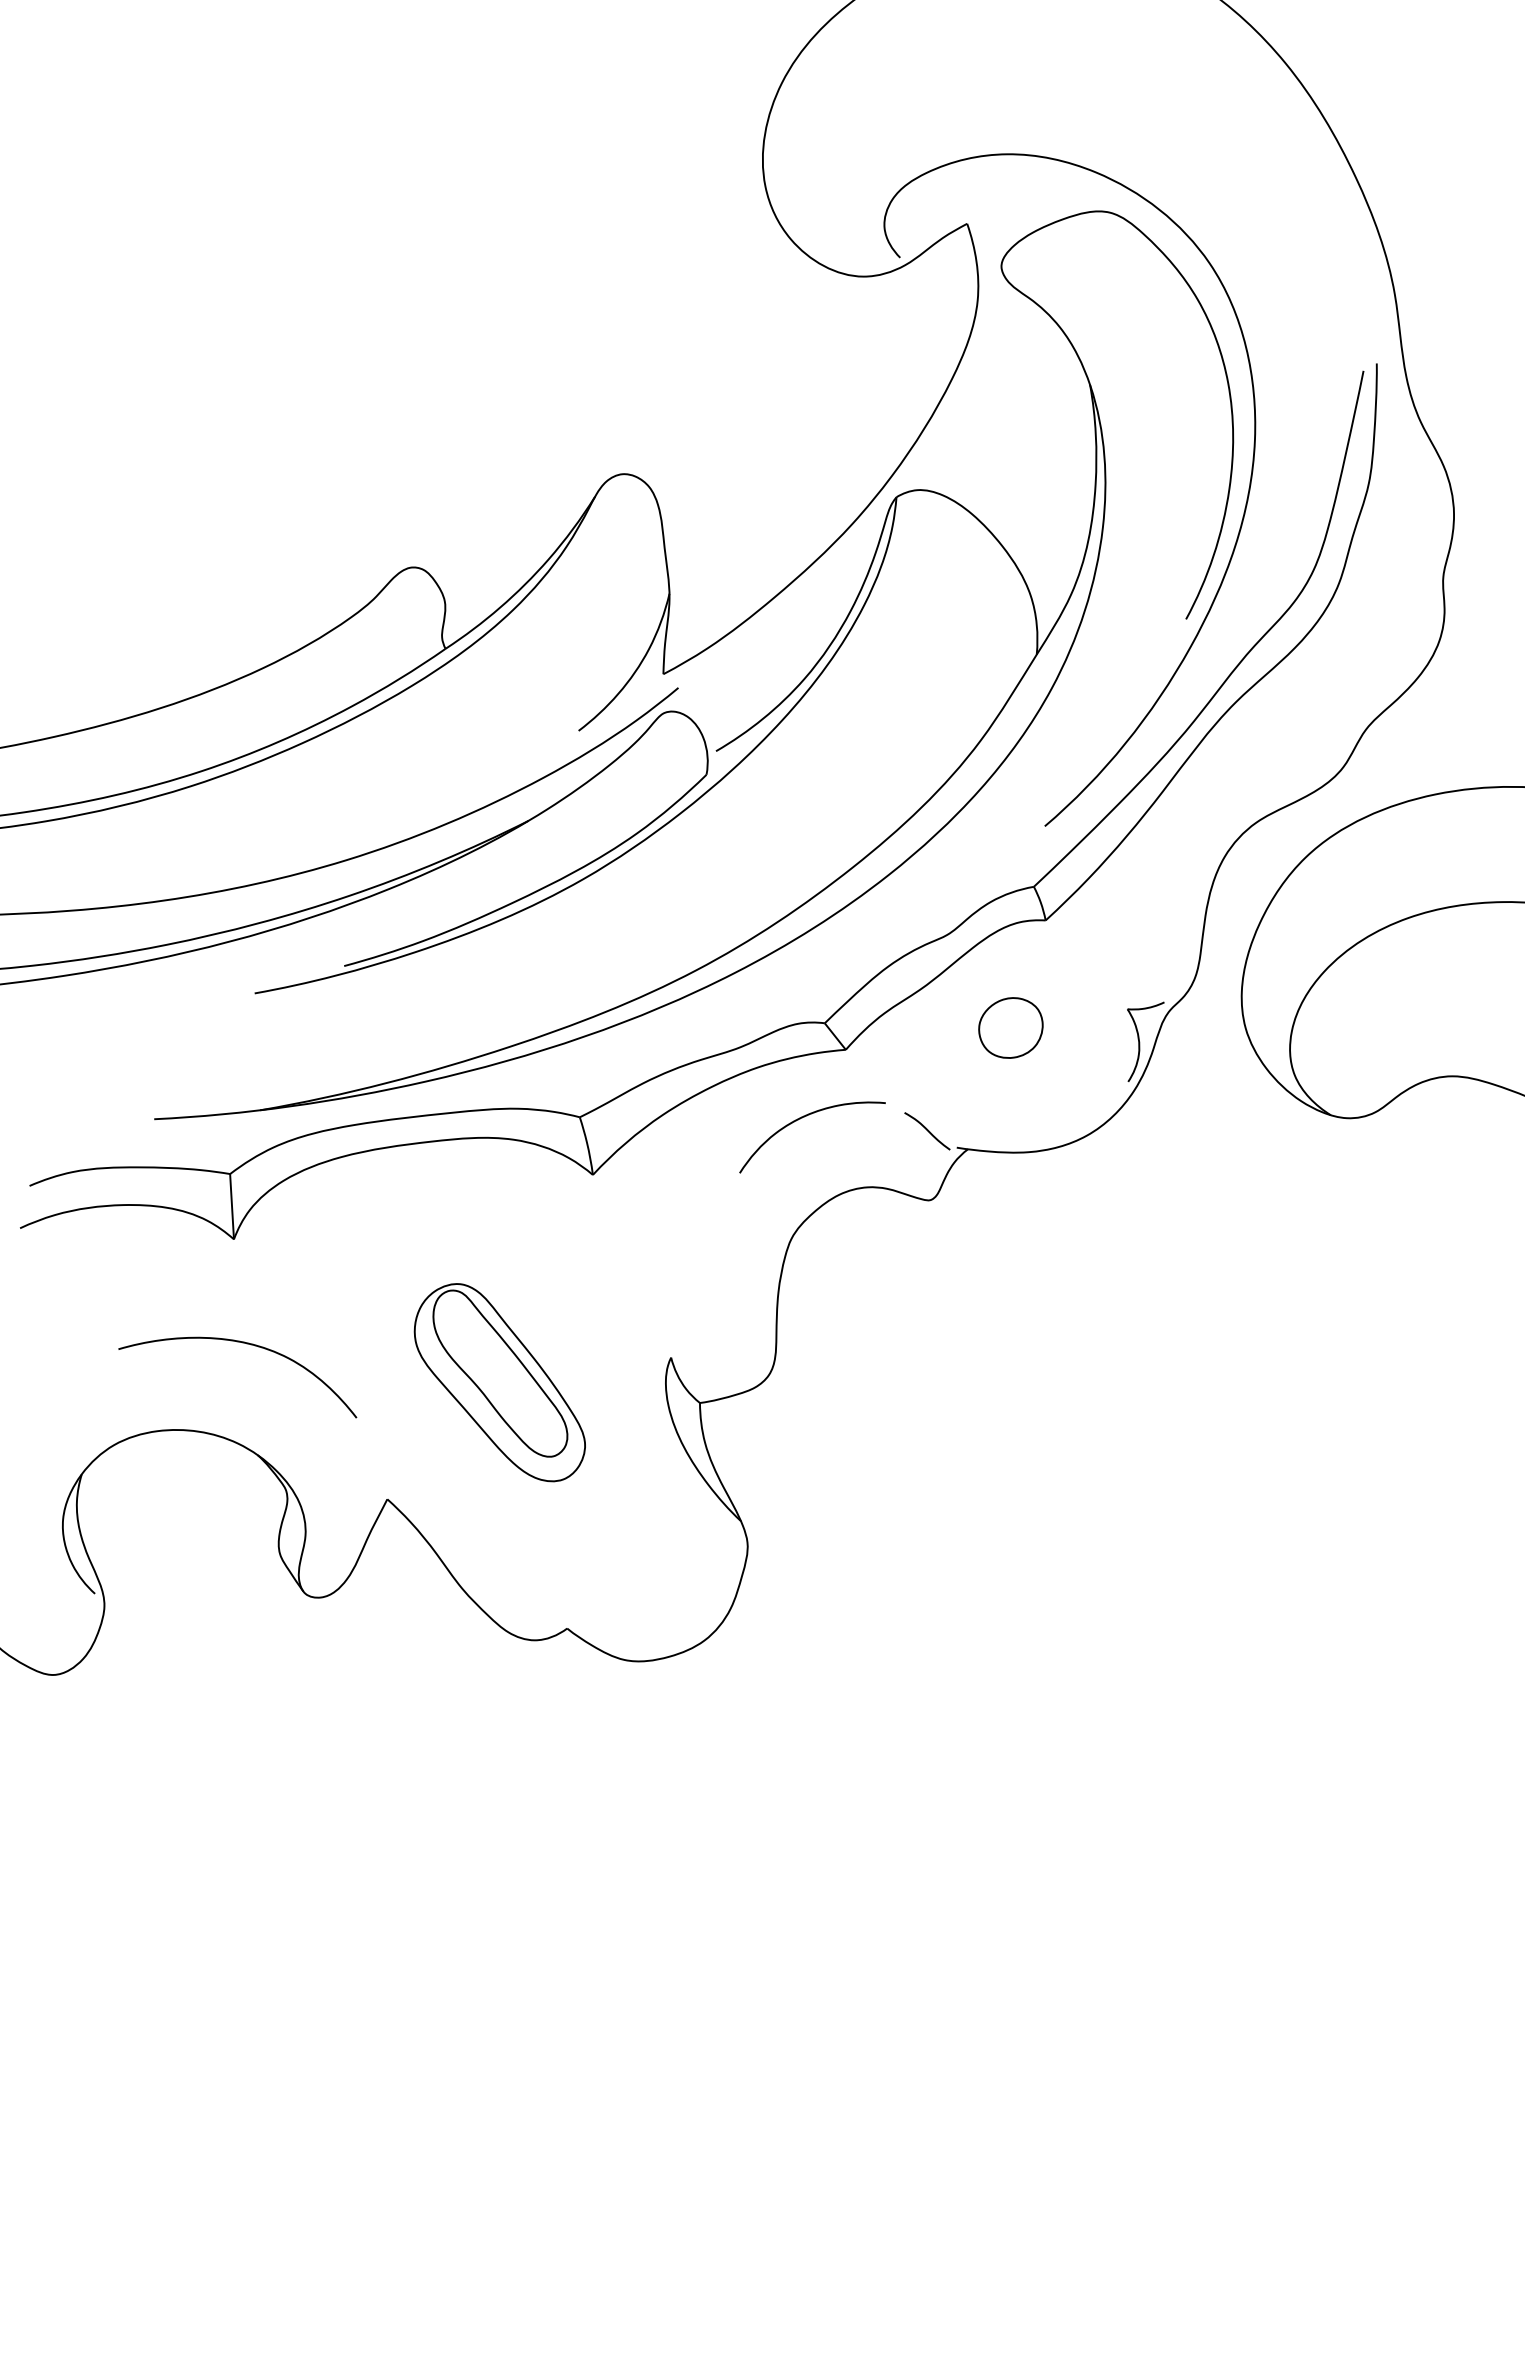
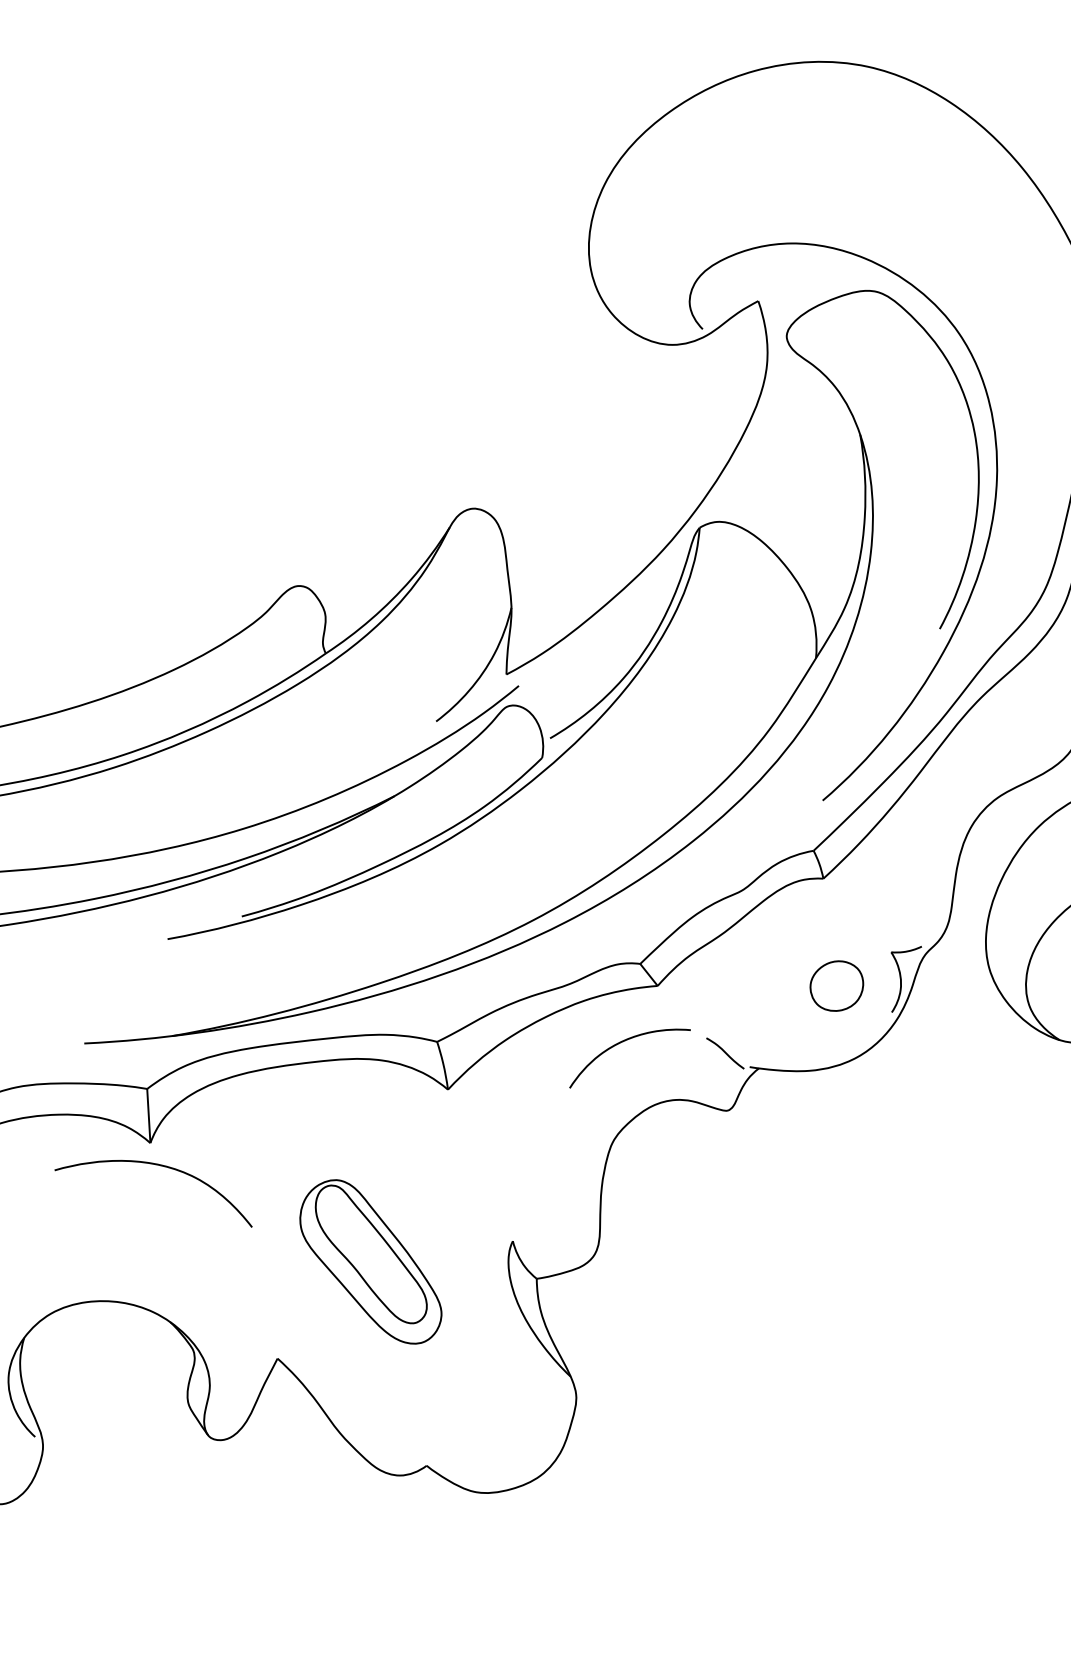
part: (1010, 1027) -> (836, 985), moved
curve: (246, 1344) -> (160, 1166), moved

